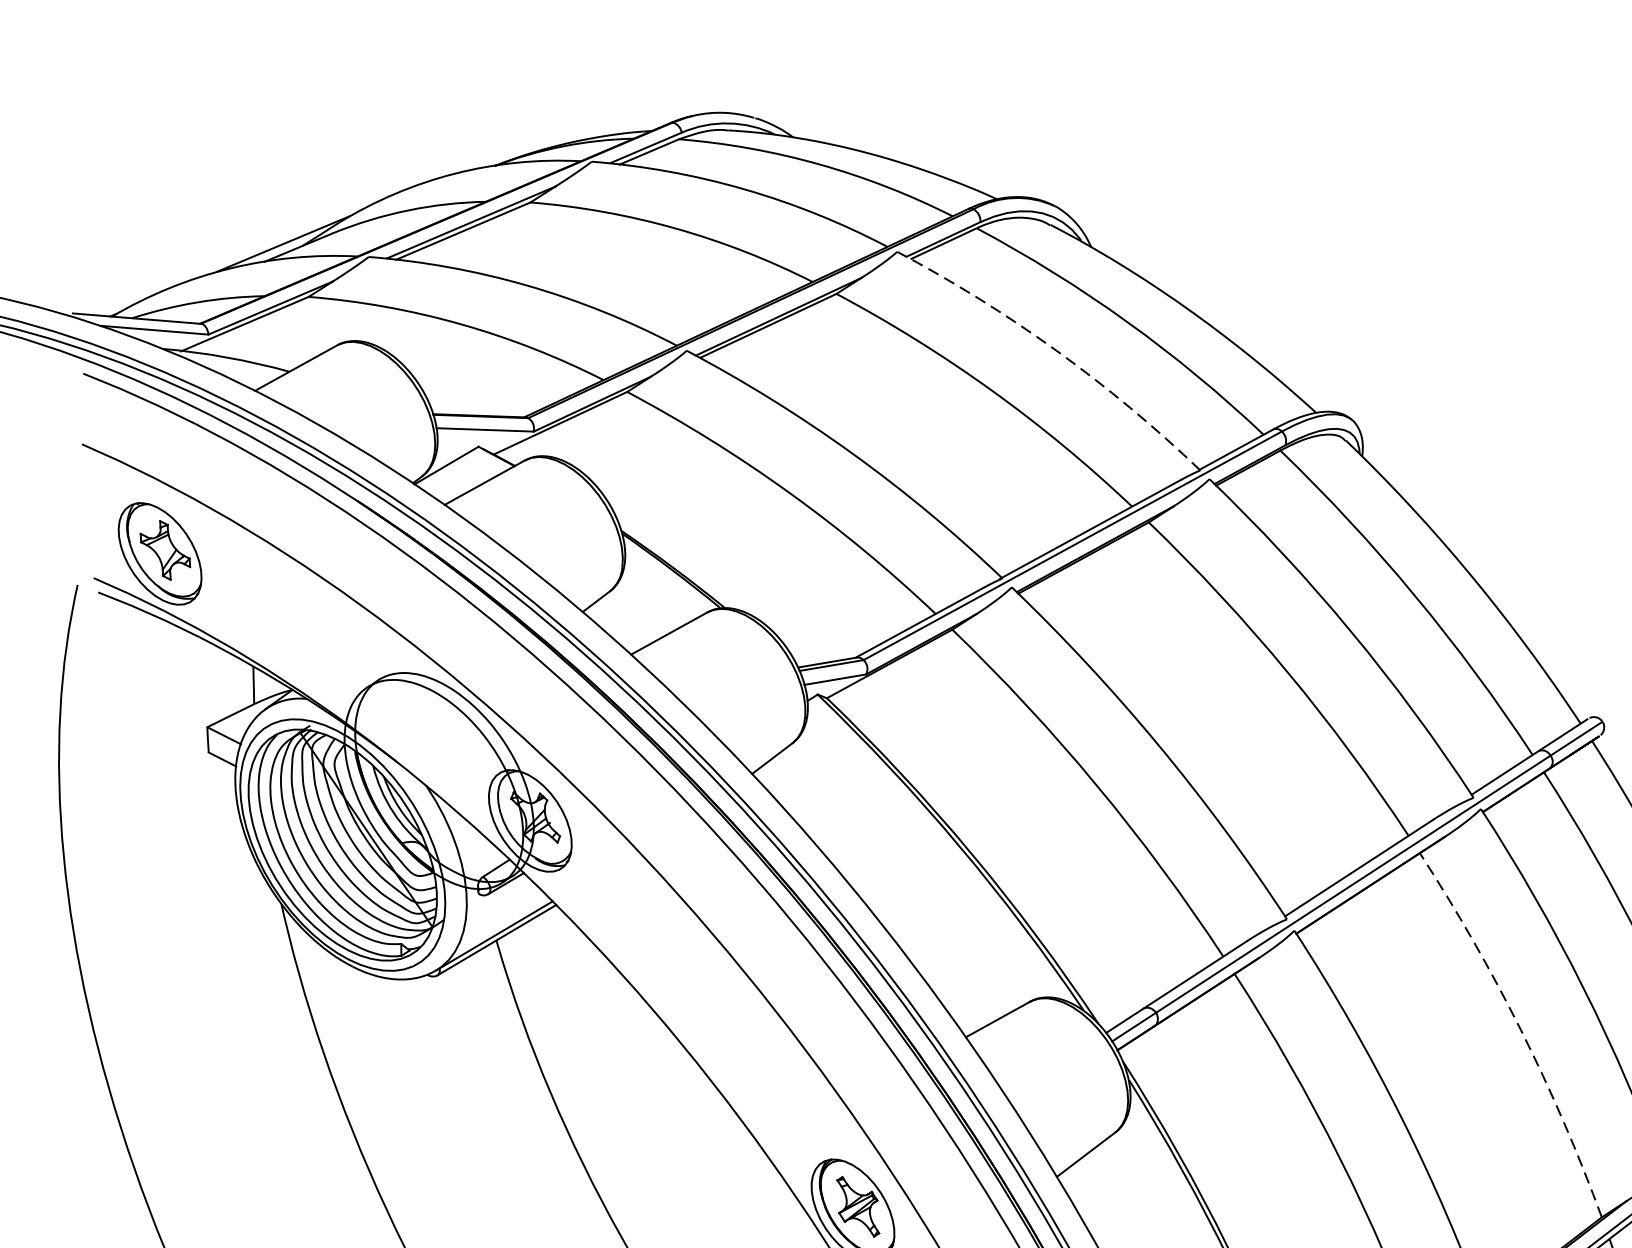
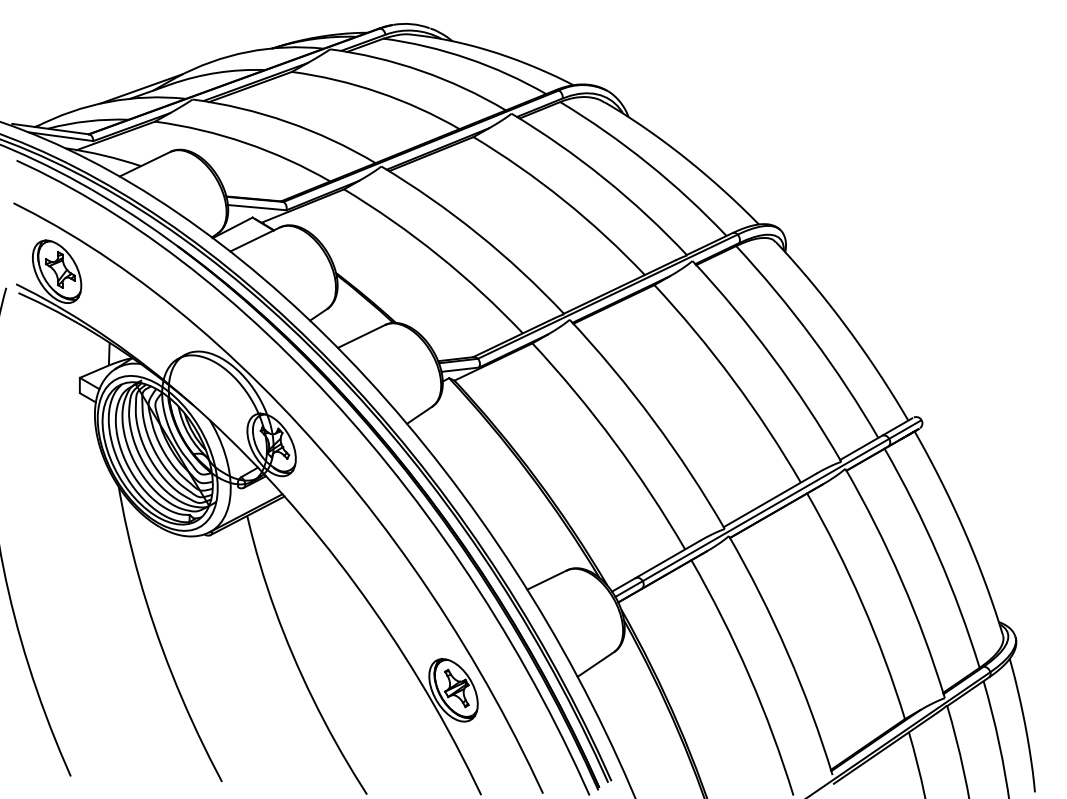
arc: (1056, 350) -> (604, 178), dashed -> solid
arc: (1521, 1030) -> (862, 603), dashed -> solid

